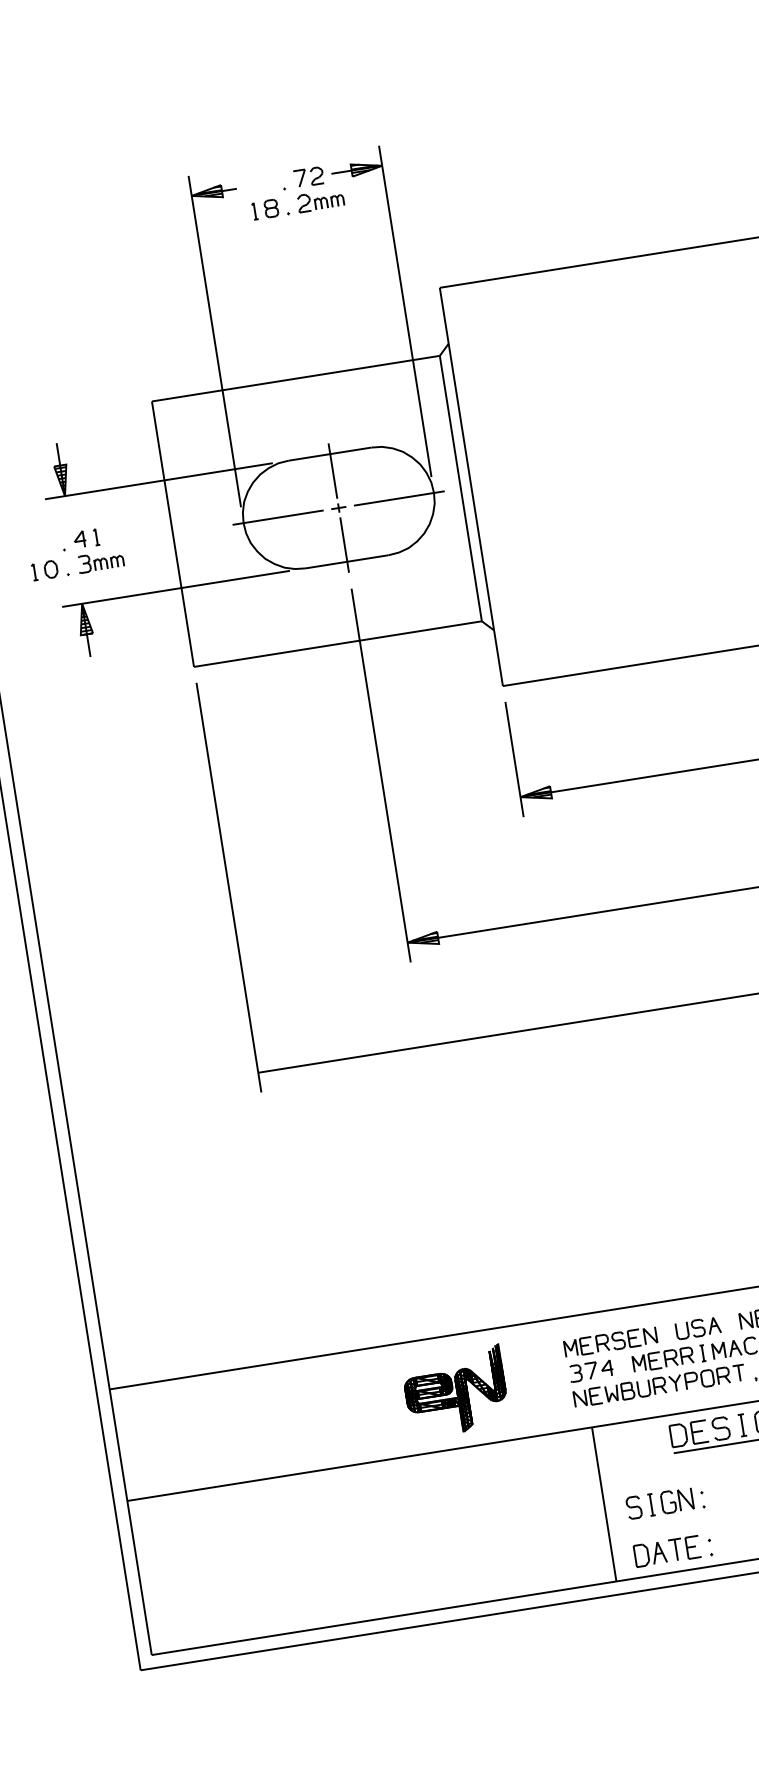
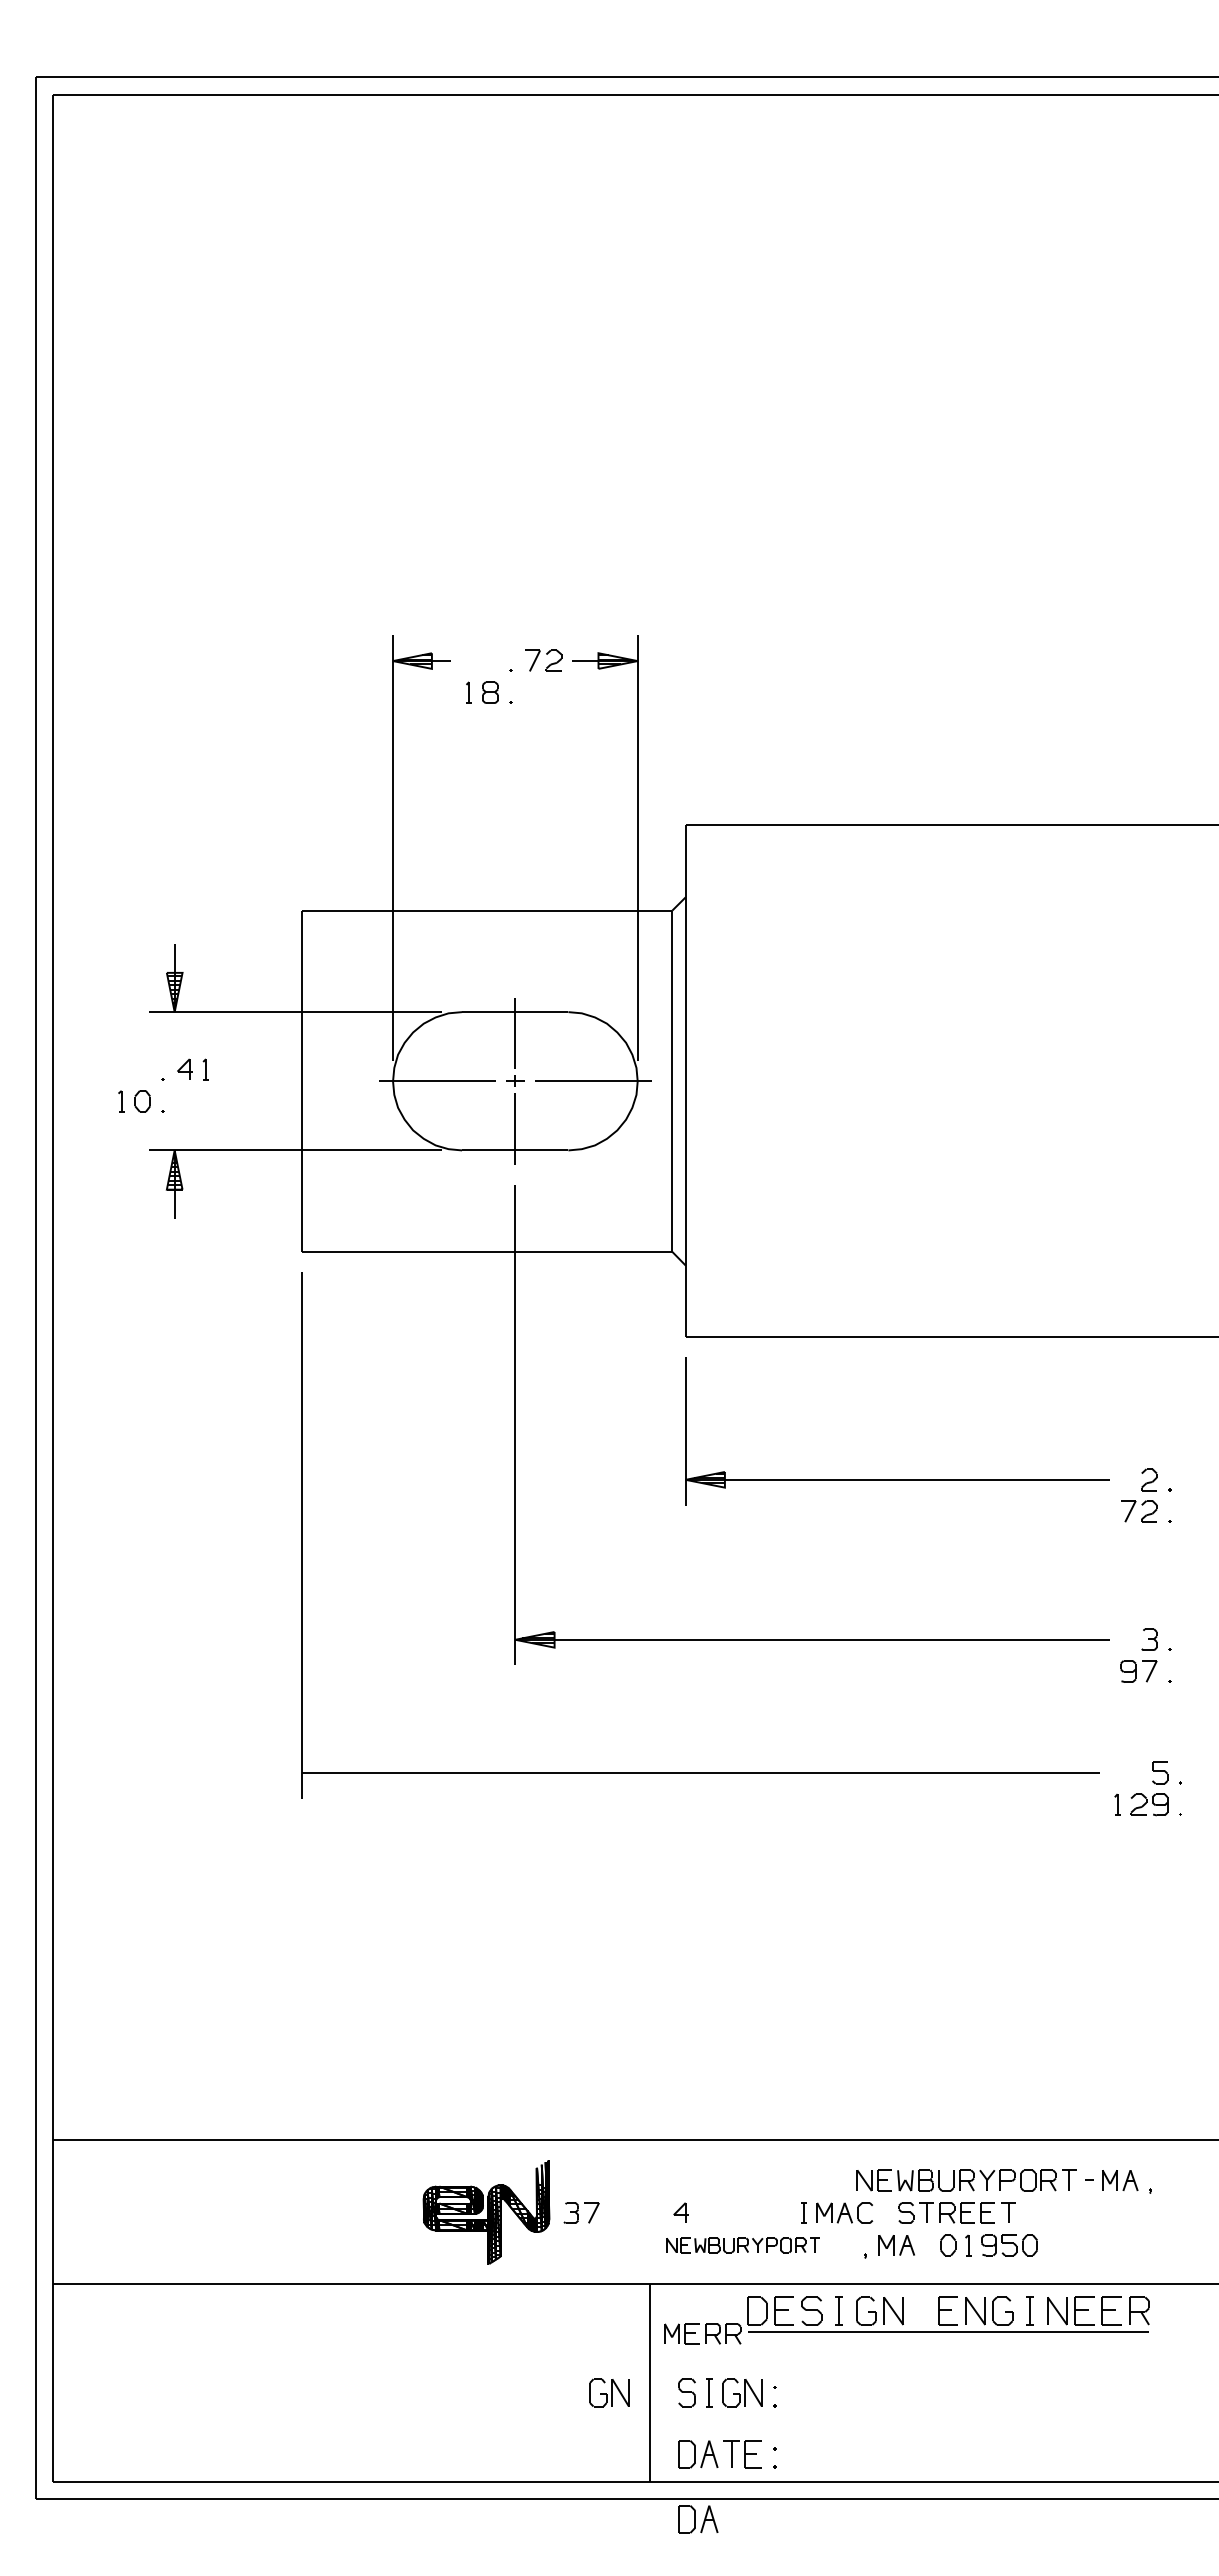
part: (320, 200) -> (553, 692), removed
part: (100, 561) -> (206, 1101), removed
part: (697, 1328) -> (802, 2180), removed
part: (610, 1341) -> (690, 2180), removed
part: (662, 1359) -> (702, 2333), moved
part: (583, 1371) -> (581, 2212), moved
part: (659, 1386) -> (742, 2245), size x0.7
part: (573, 1516) -> (609, 2392), added
part: (658, 1604) -> (698, 2519), added

